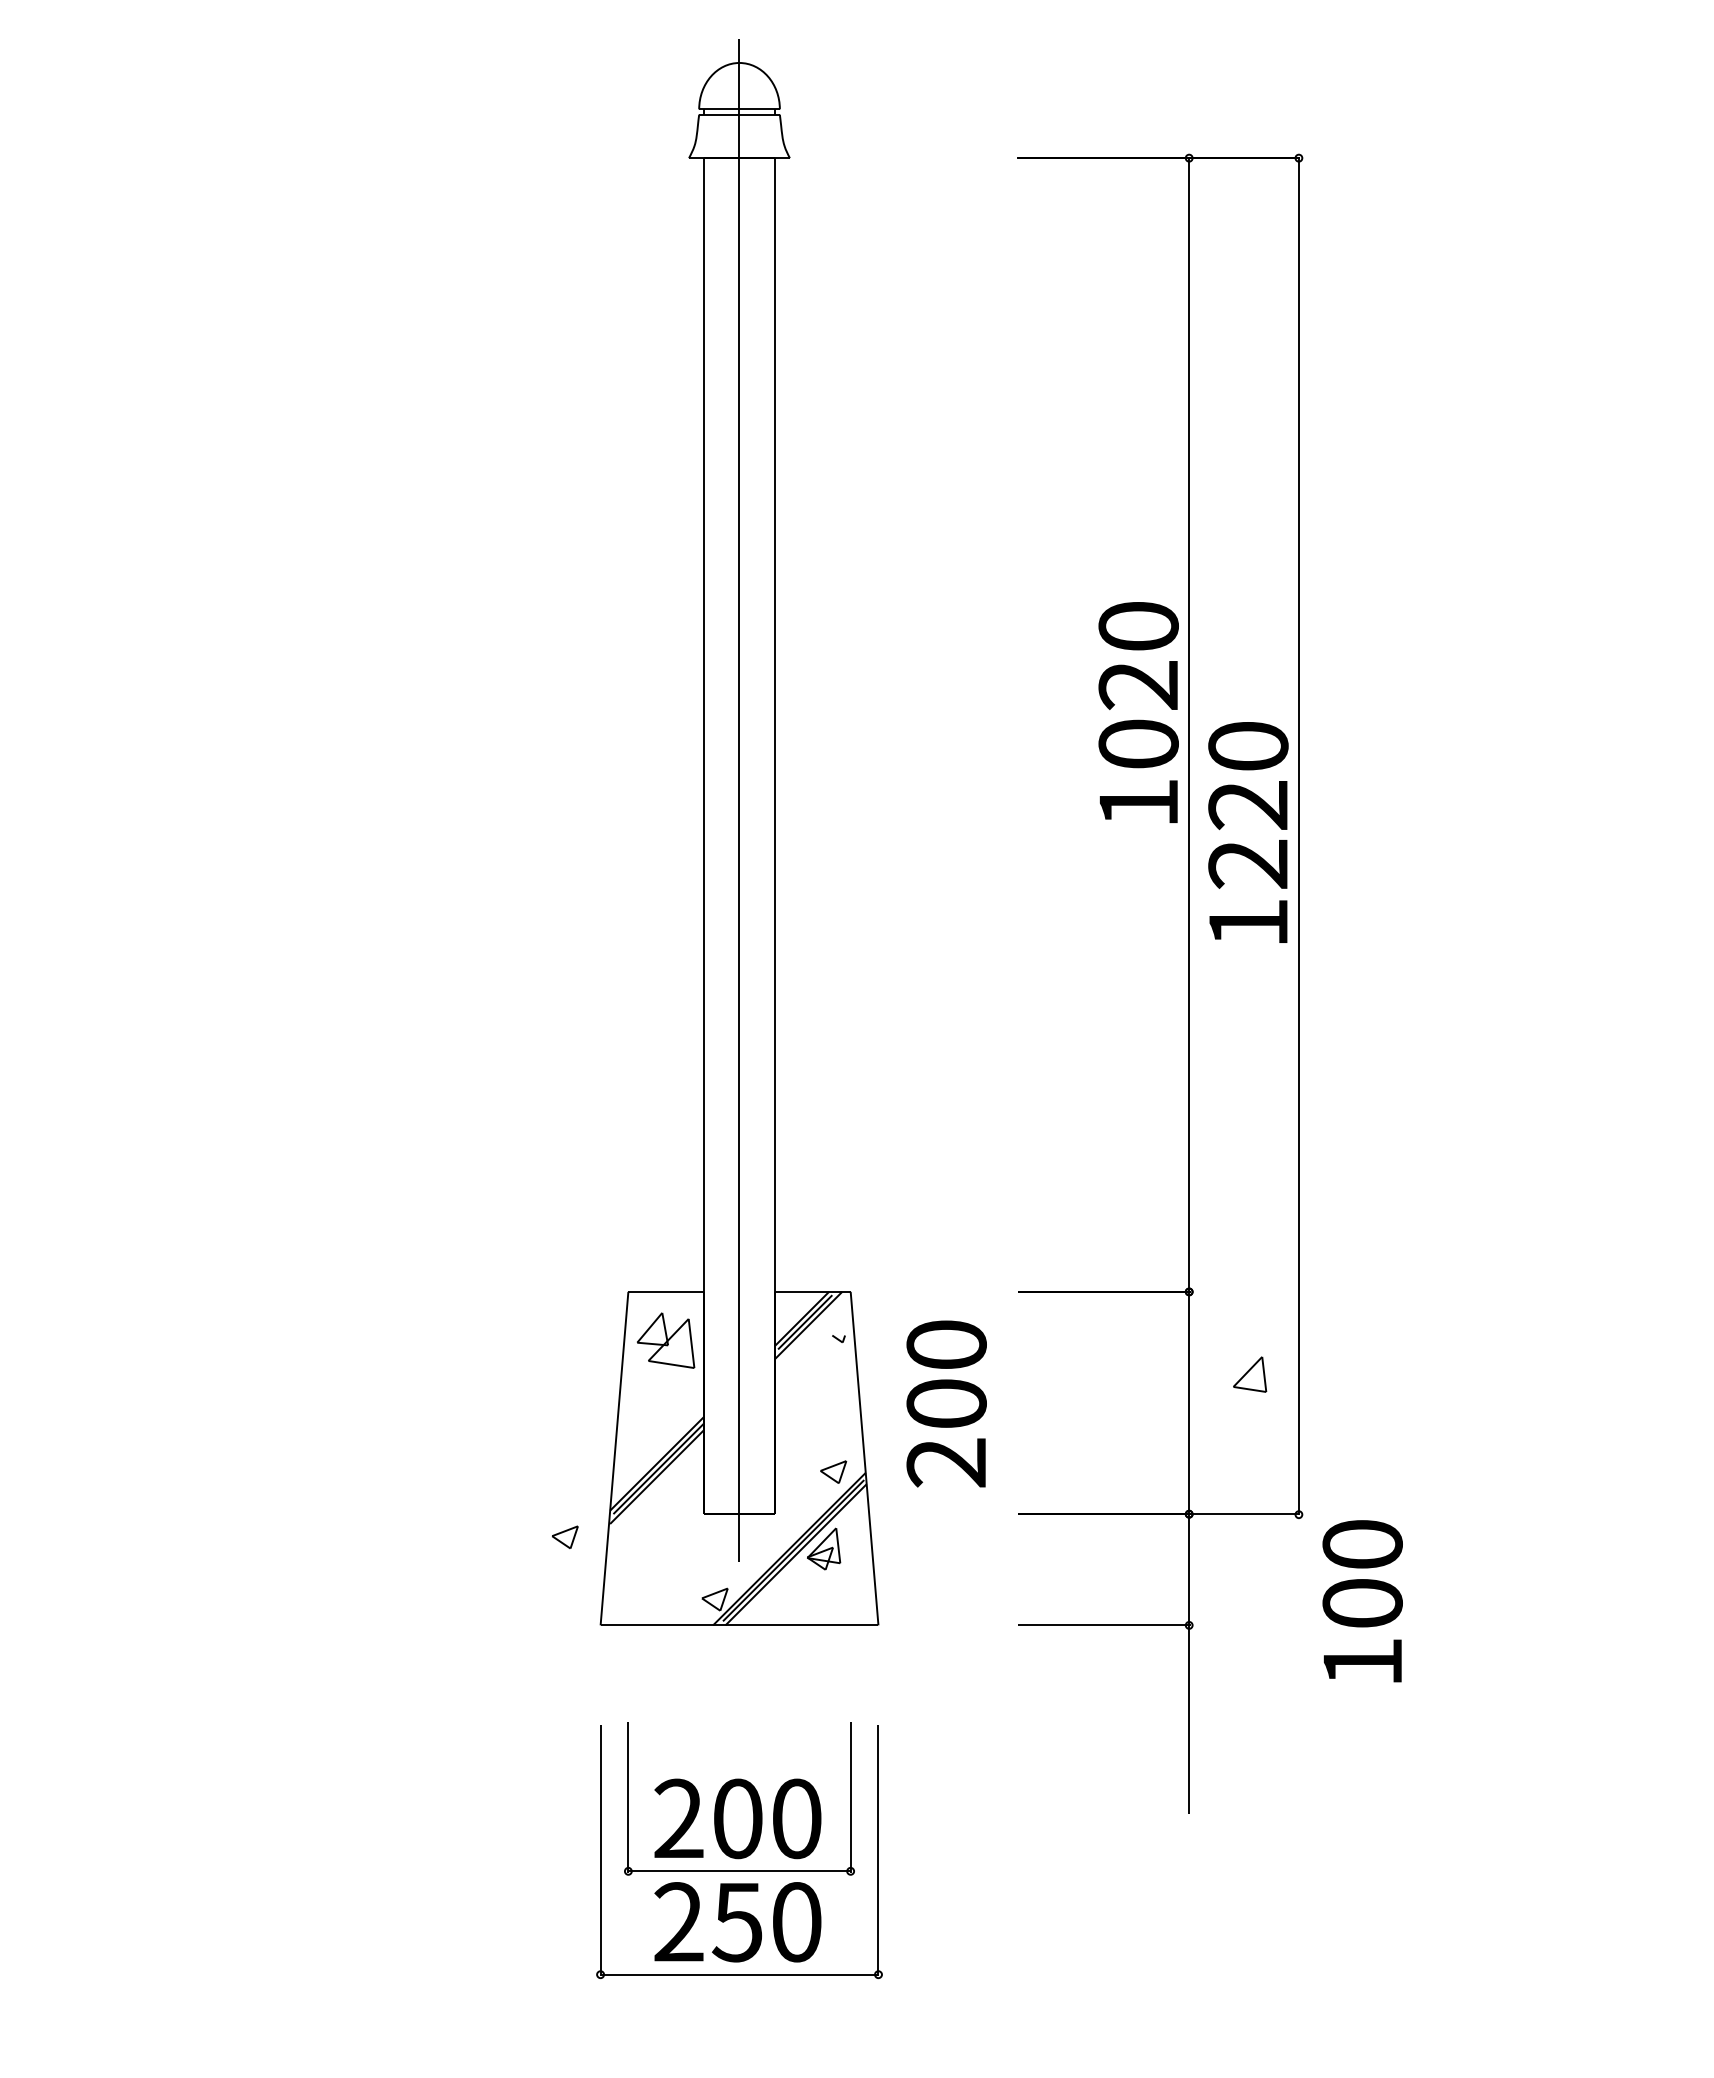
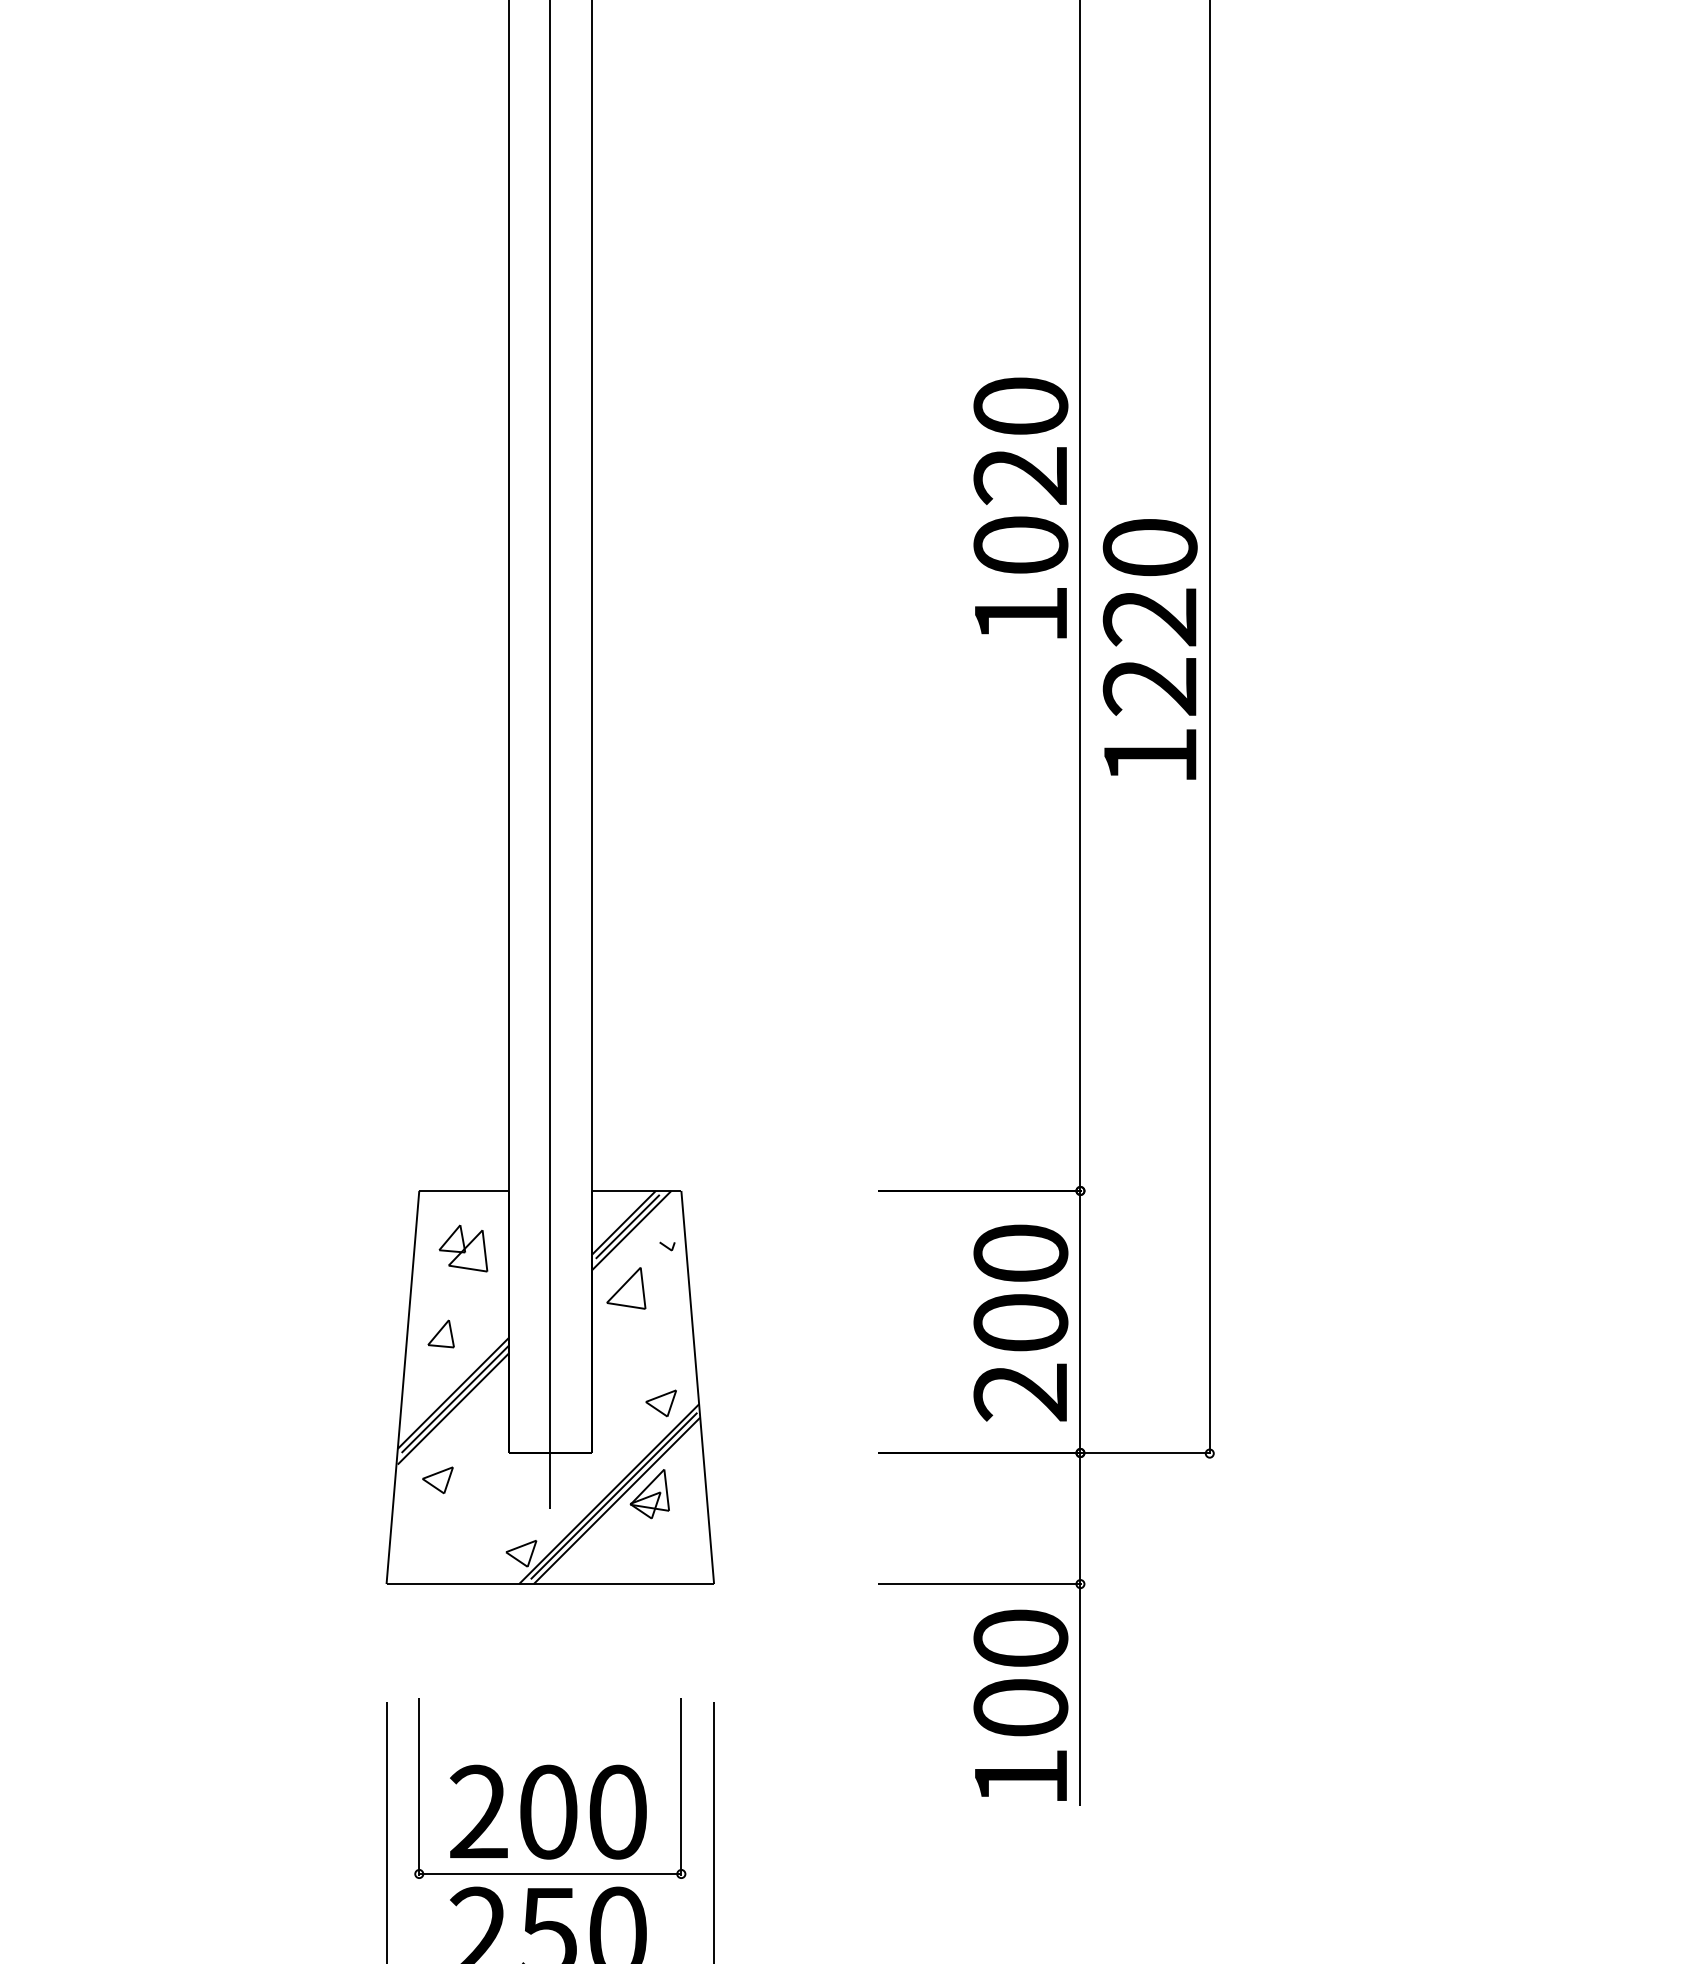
part: (665, 1340) -> (463, 1248), size x0.71
part: (1250, 1374) -> (626, 1288), moved
text: (946, 1403) -> (1020, 1322), moved
part: (646, 1413) -> (440, 1334), added
part: (565, 1536) -> (438, 1479), moved
text: (1362, 1601) -> (1020, 1705), moved

